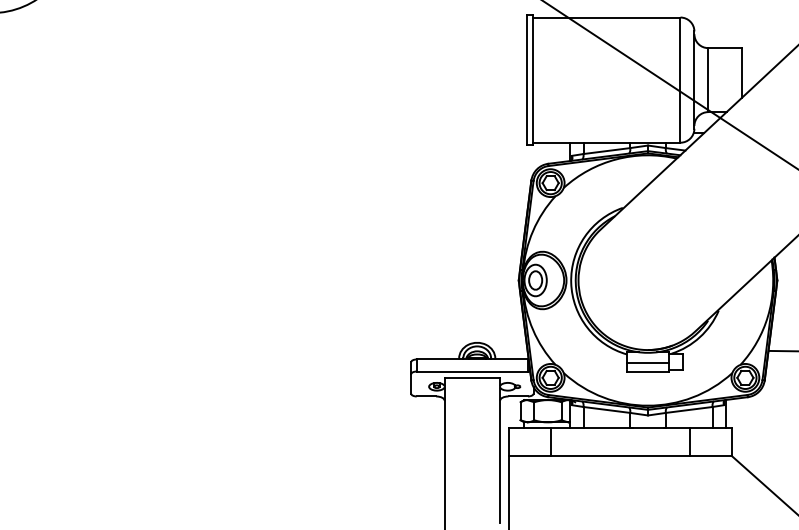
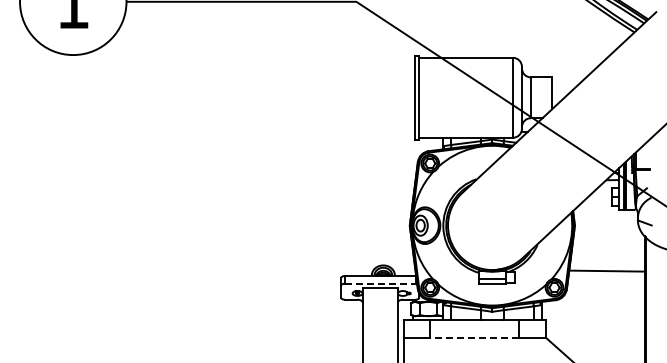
line: (472, 371) -> (380, 283), solid -> dashed
line: (620, 455) -> (474, 337), solid -> dashed

